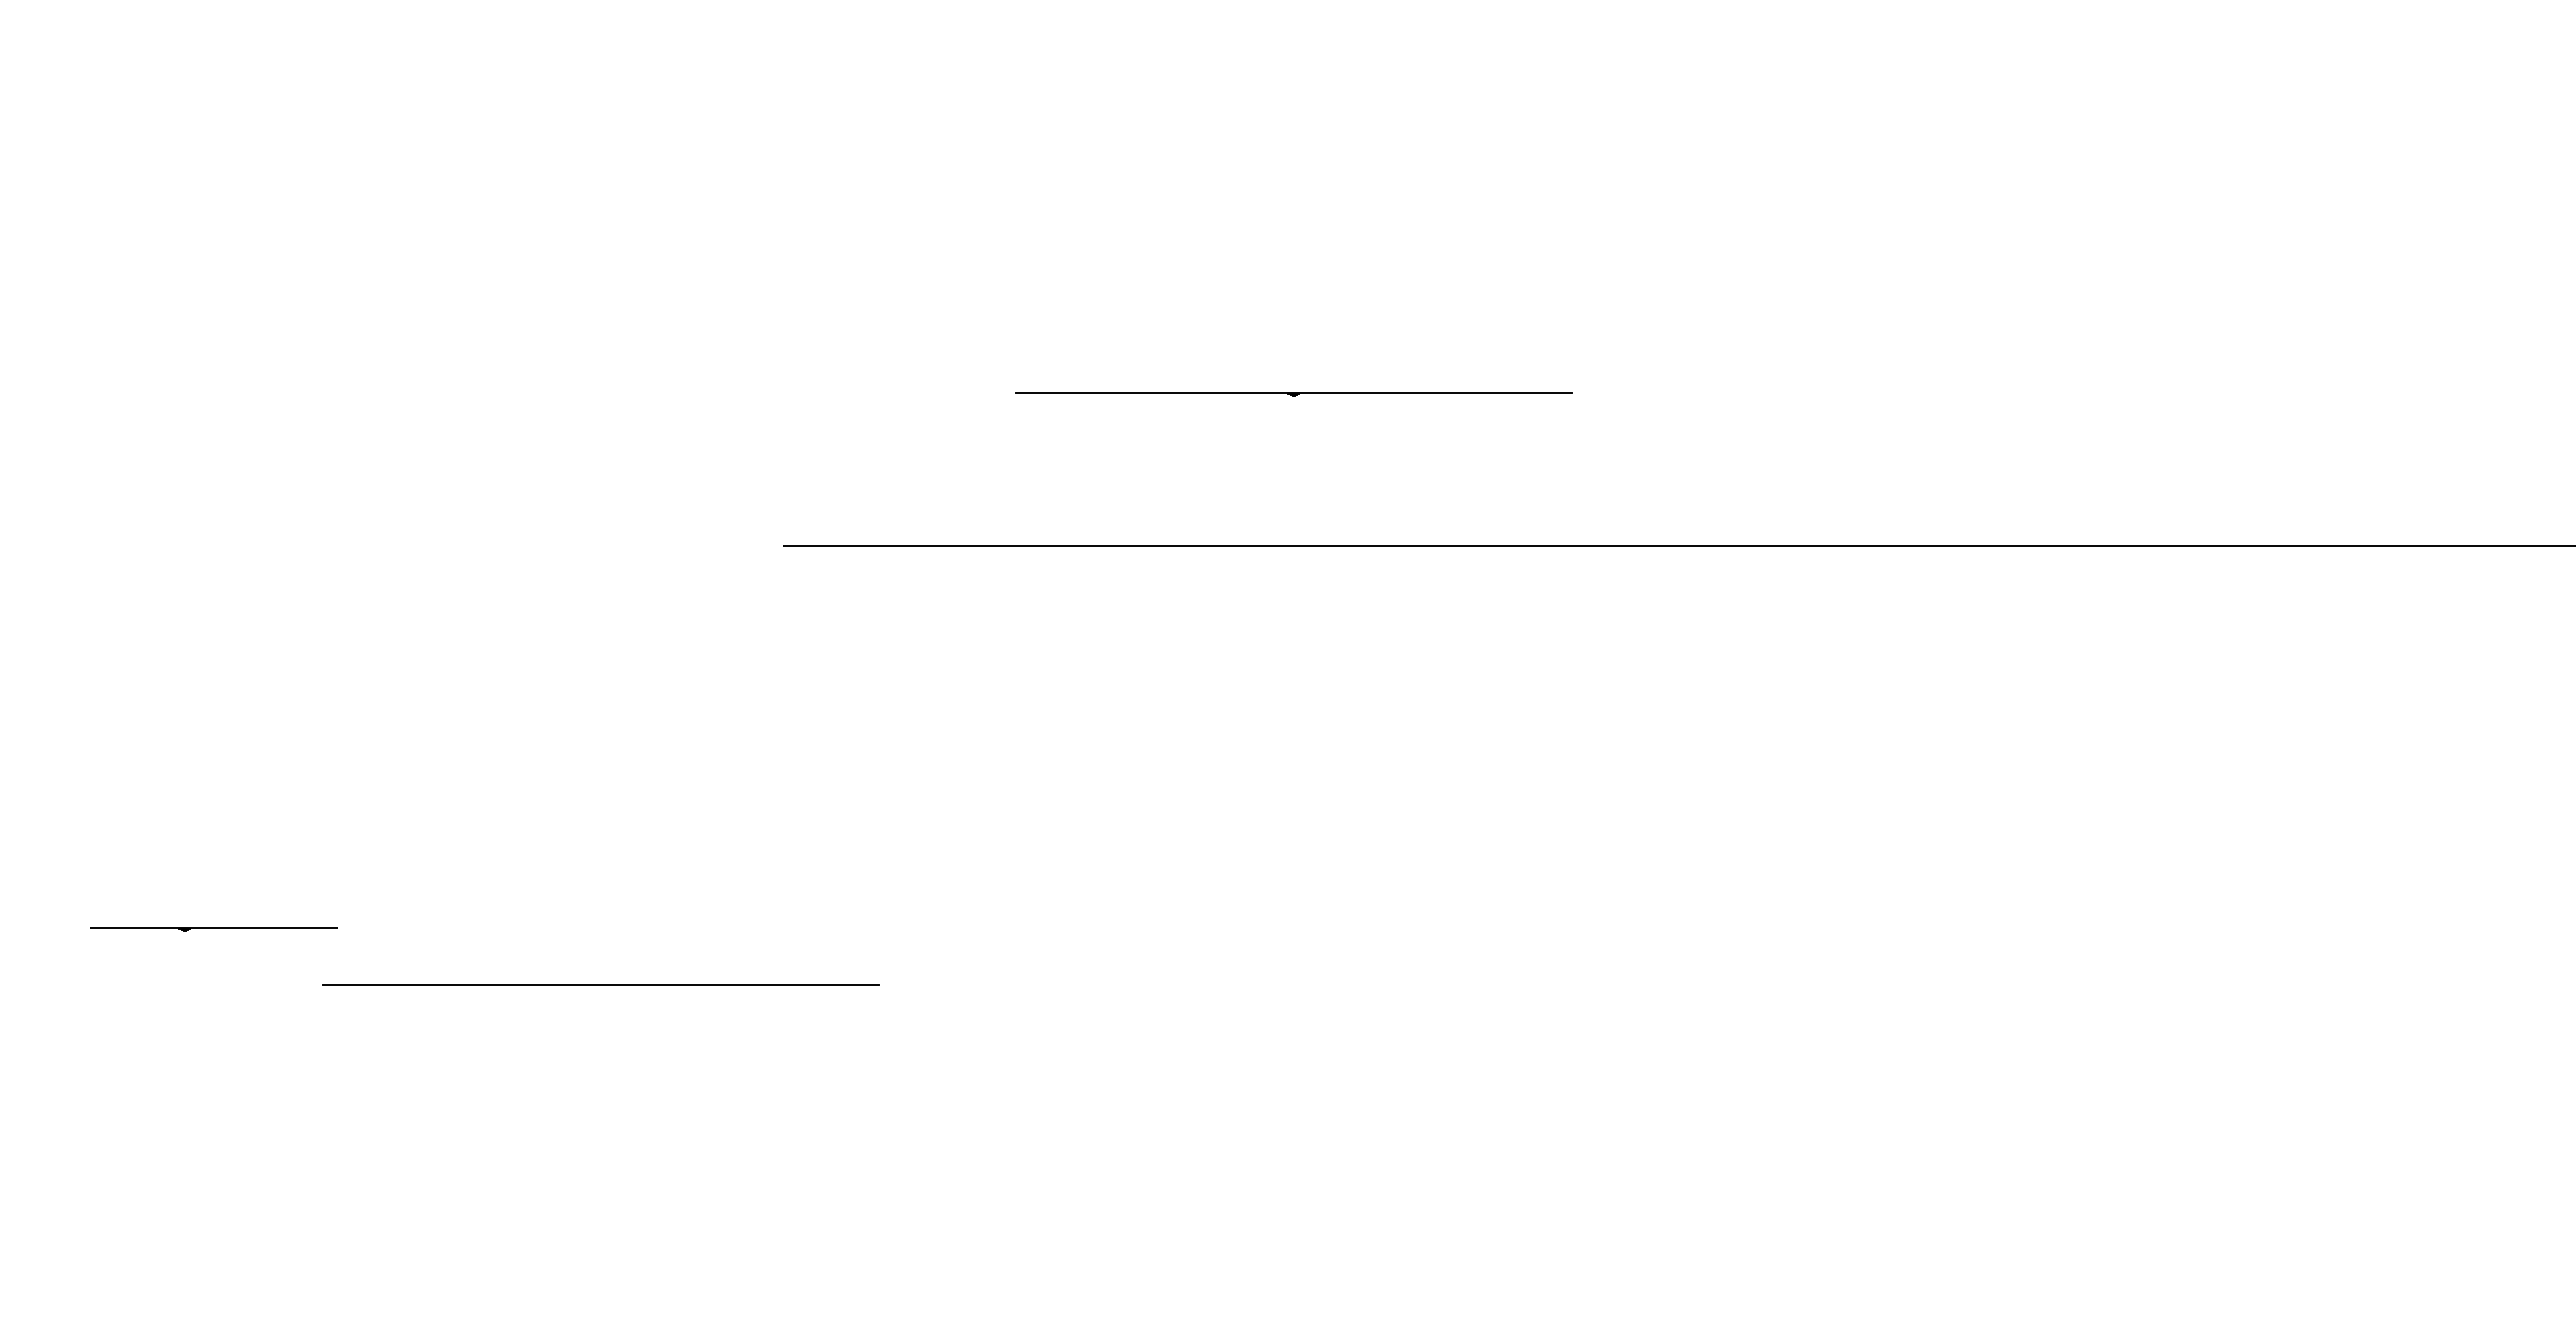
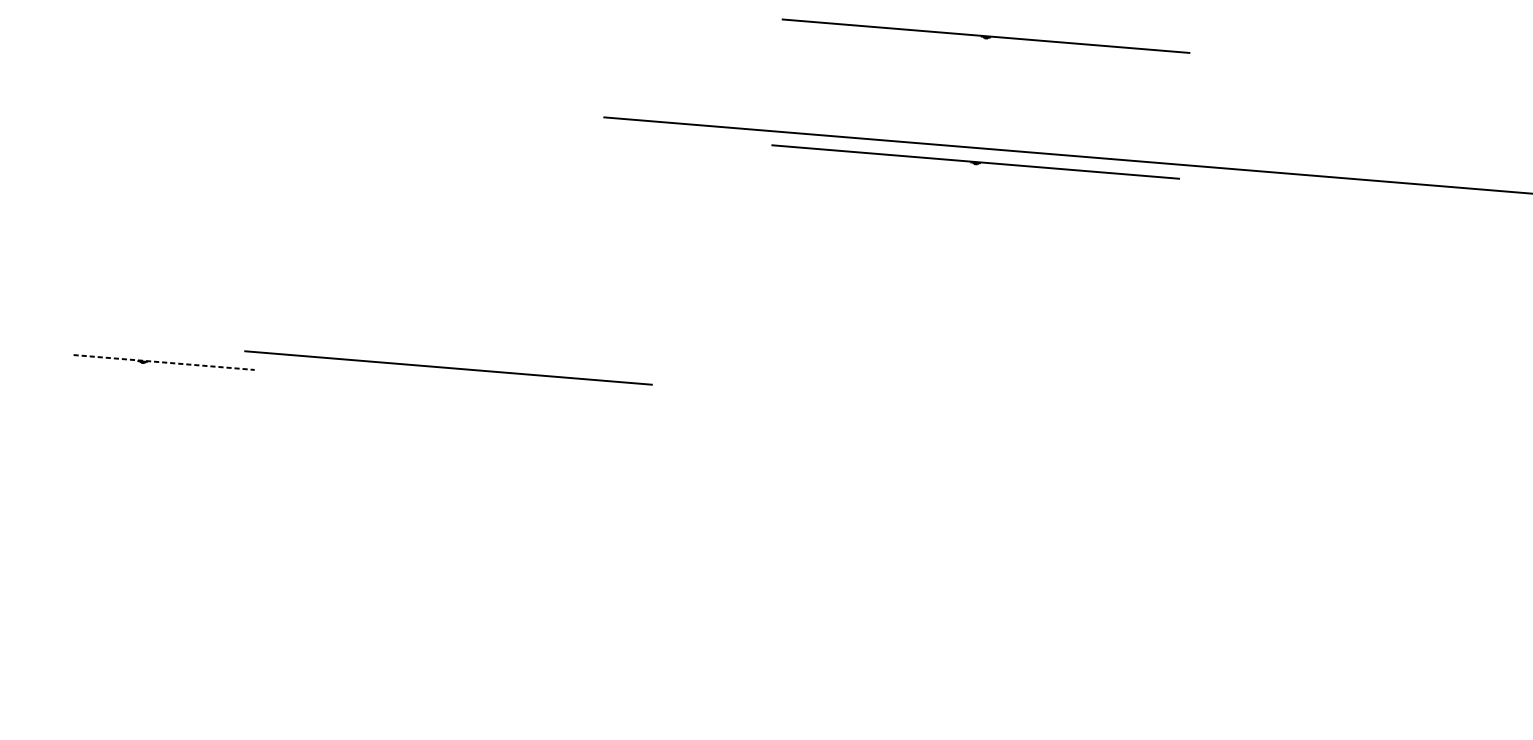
part: (1293, 566) -> (975, 163), added
line: (214, 927) -> (164, 362), solid -> dashed
line: (600, 984) -> (448, 367), moved

